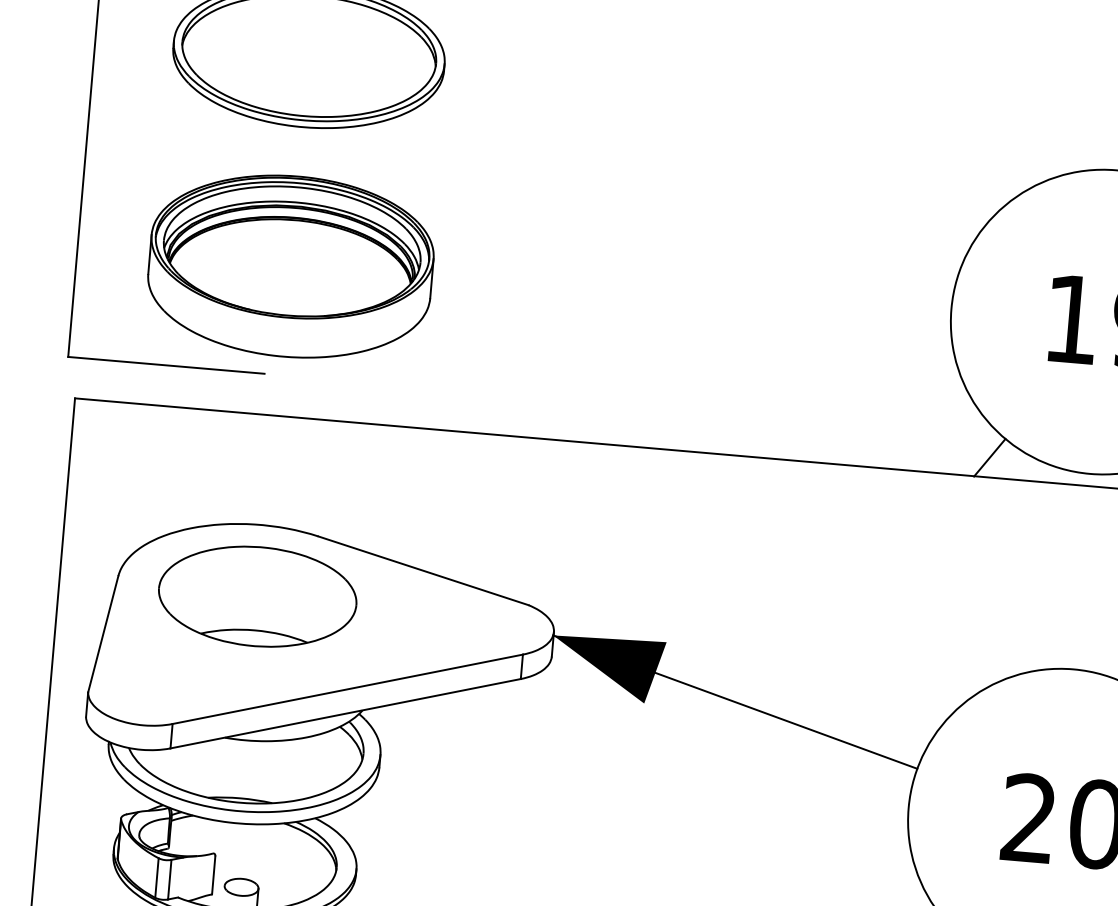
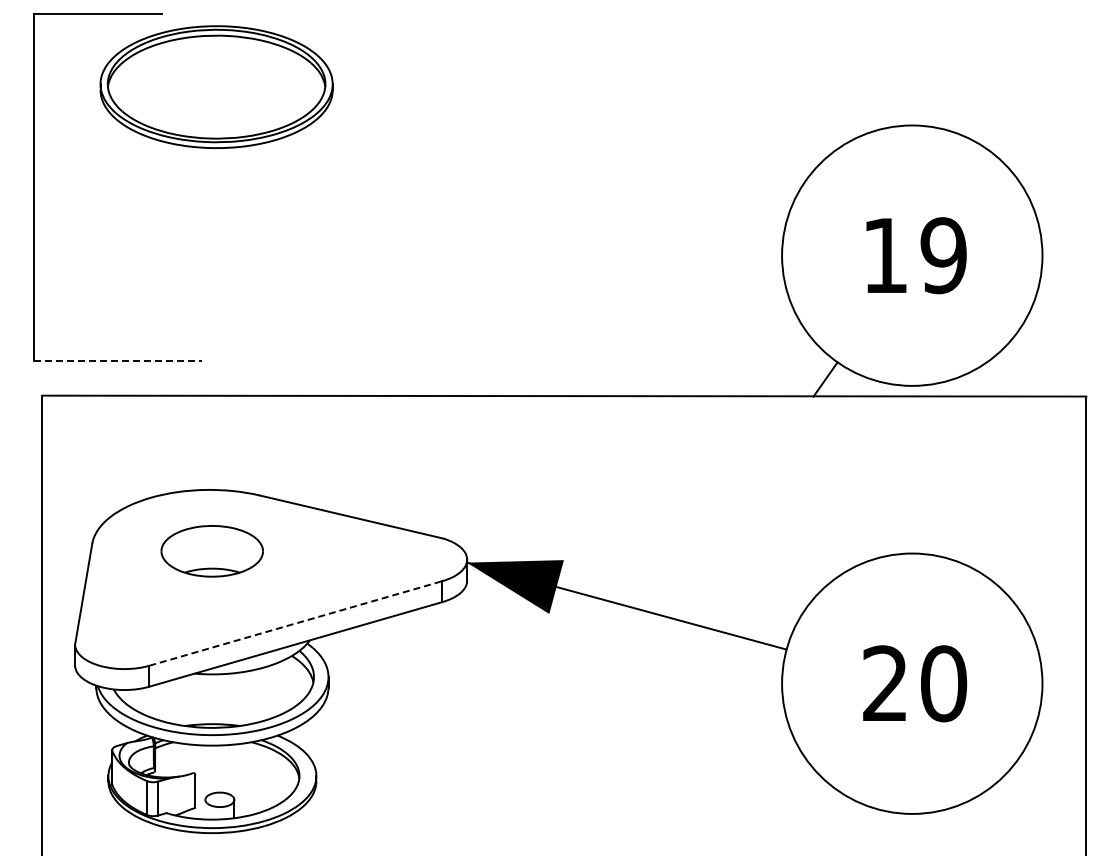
part: (290, 266) -> (216, 267), removed
line: (167, 364) -> (118, 360), solid -> dashed
part: (256, 596) -> (211, 551), size x0.6
line: (347, 689) -> (295, 623), solid -> dashed

